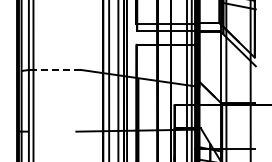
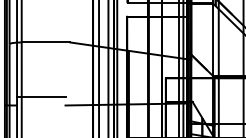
line: (57, 69) -> (46, 42), dashed -> solid
line: (52, 123) -> (41, 97), added

